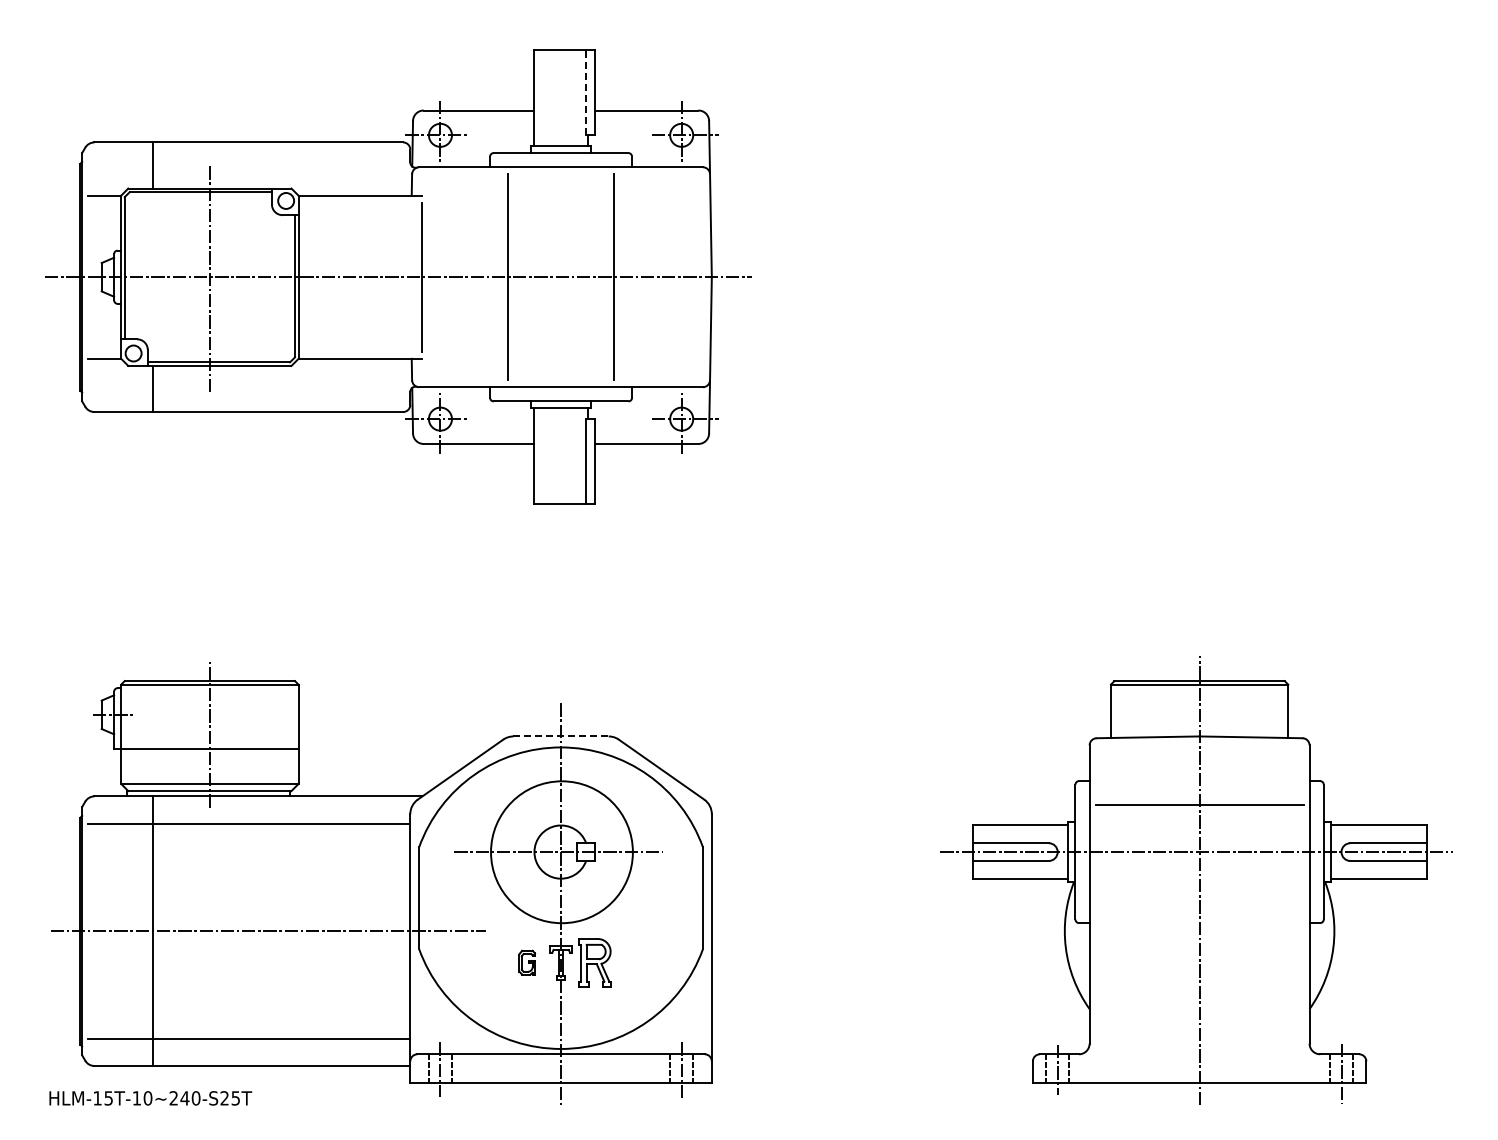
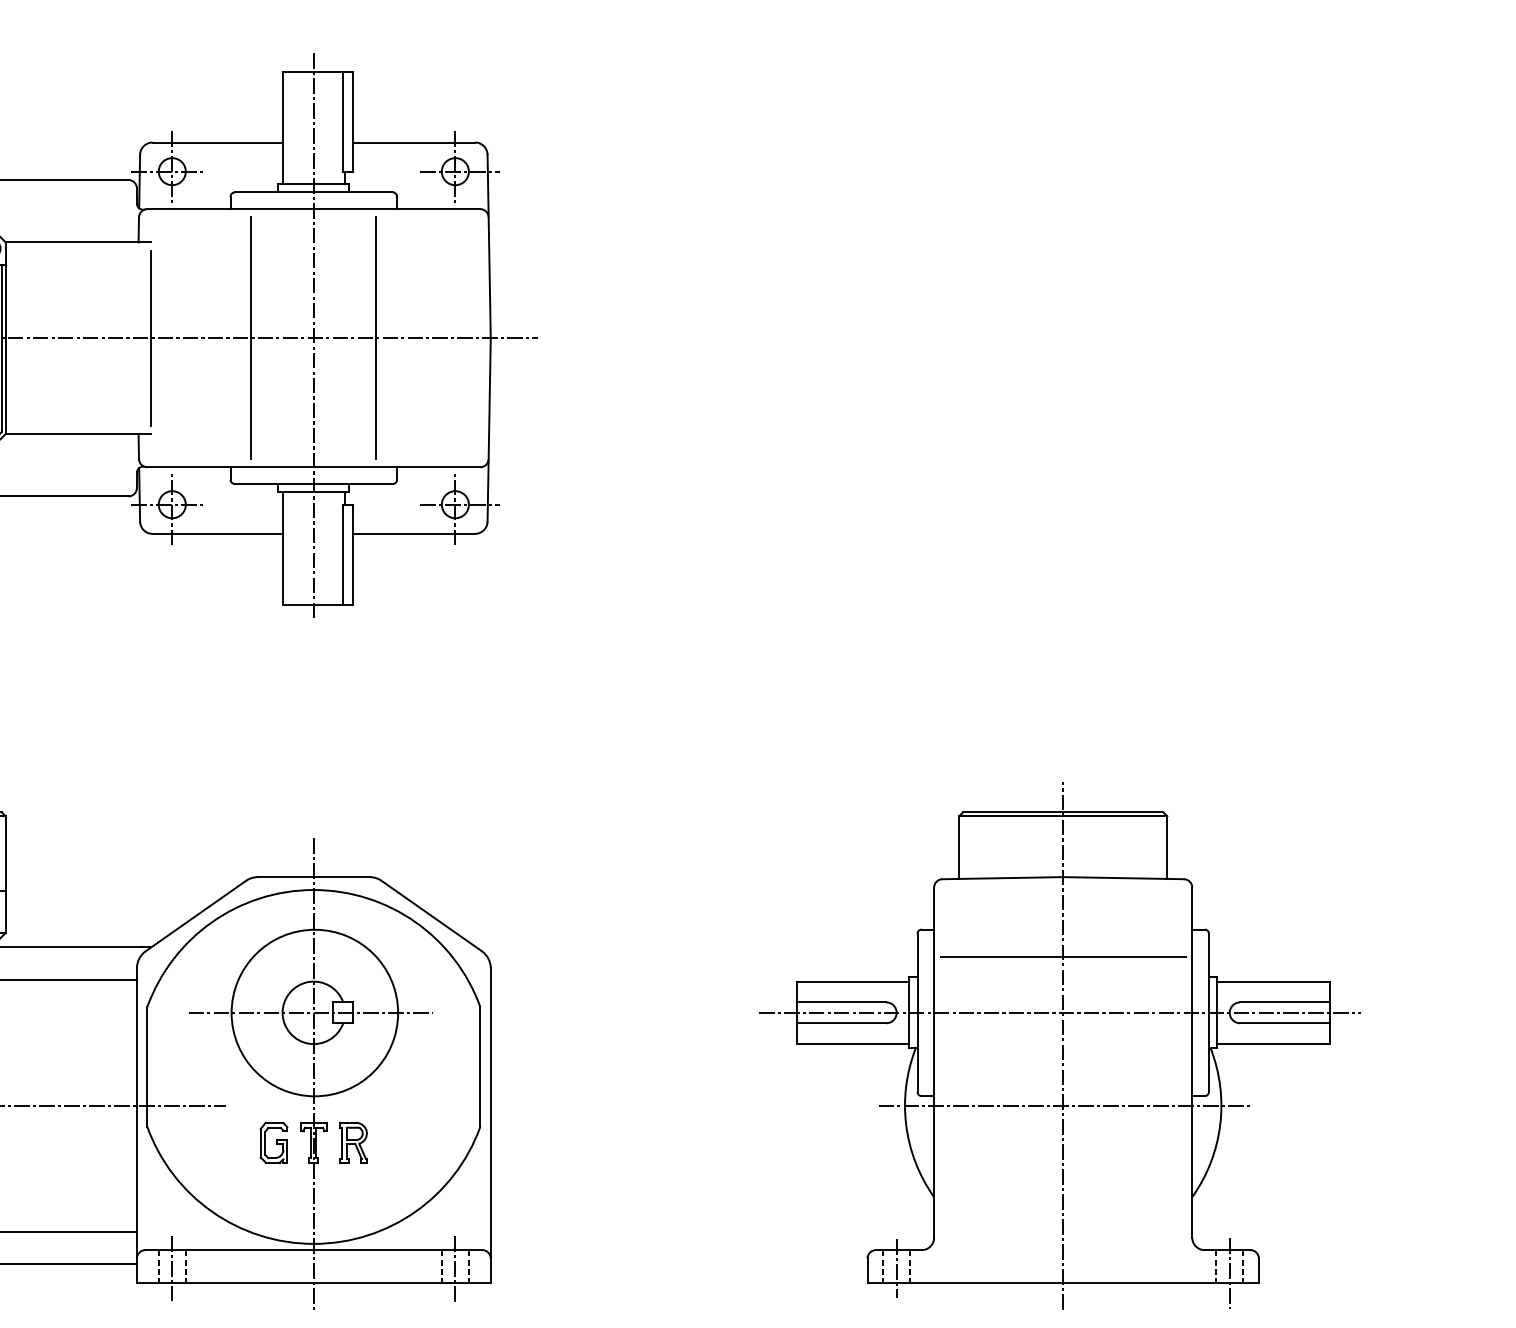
line: (586, 92) -> (343, 121), dashed -> solid
line: (561, 276) -> (314, 337), added
line: (561, 736) -> (314, 877), dashed -> solid
line: (1200, 931) -> (1064, 1106), added
part: (526, 962) -> (273, 1142), size x1.43
part: (595, 962) -> (354, 1142), size x0.71

